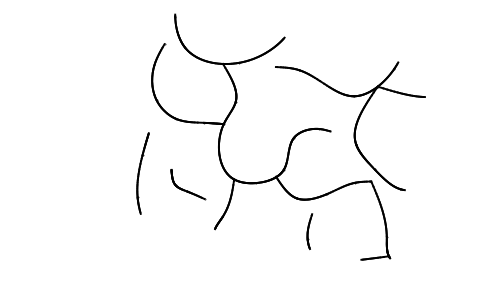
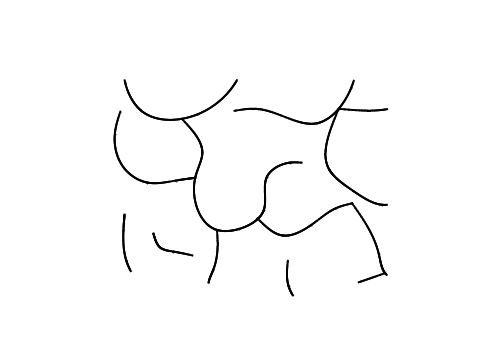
part: (143, 172) -> (126, 242), size x0.7
part: (310, 230) -> (289, 277), moved

